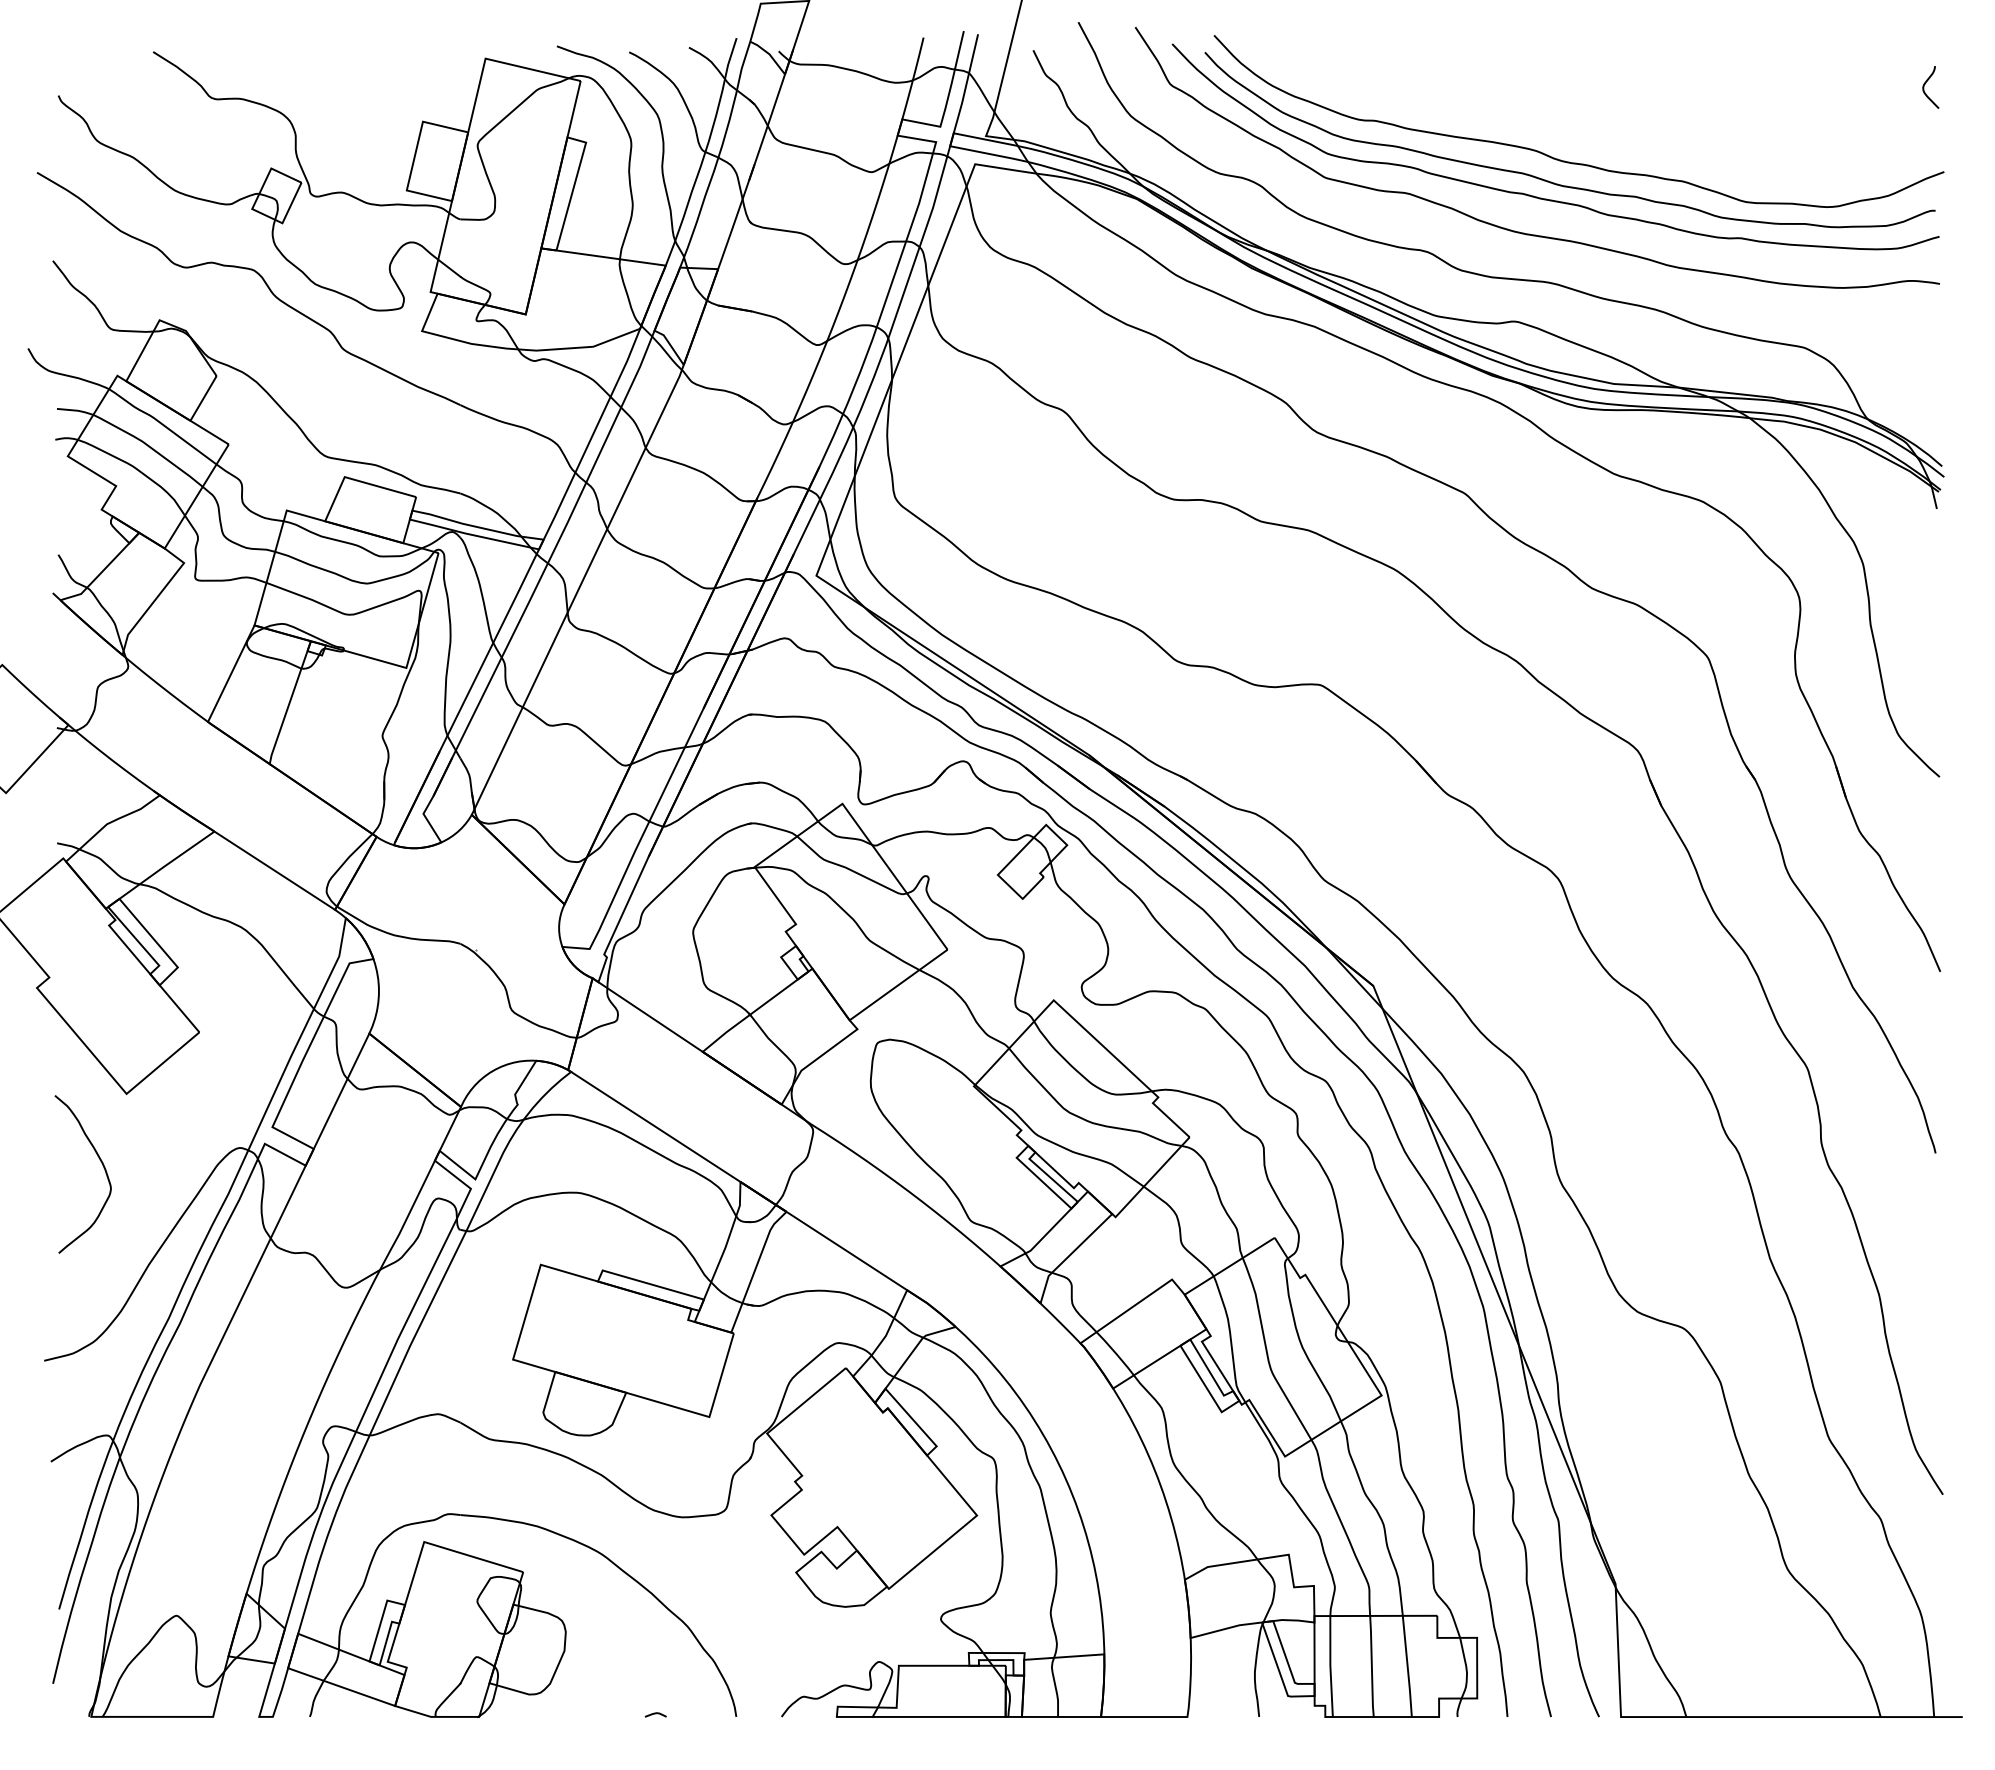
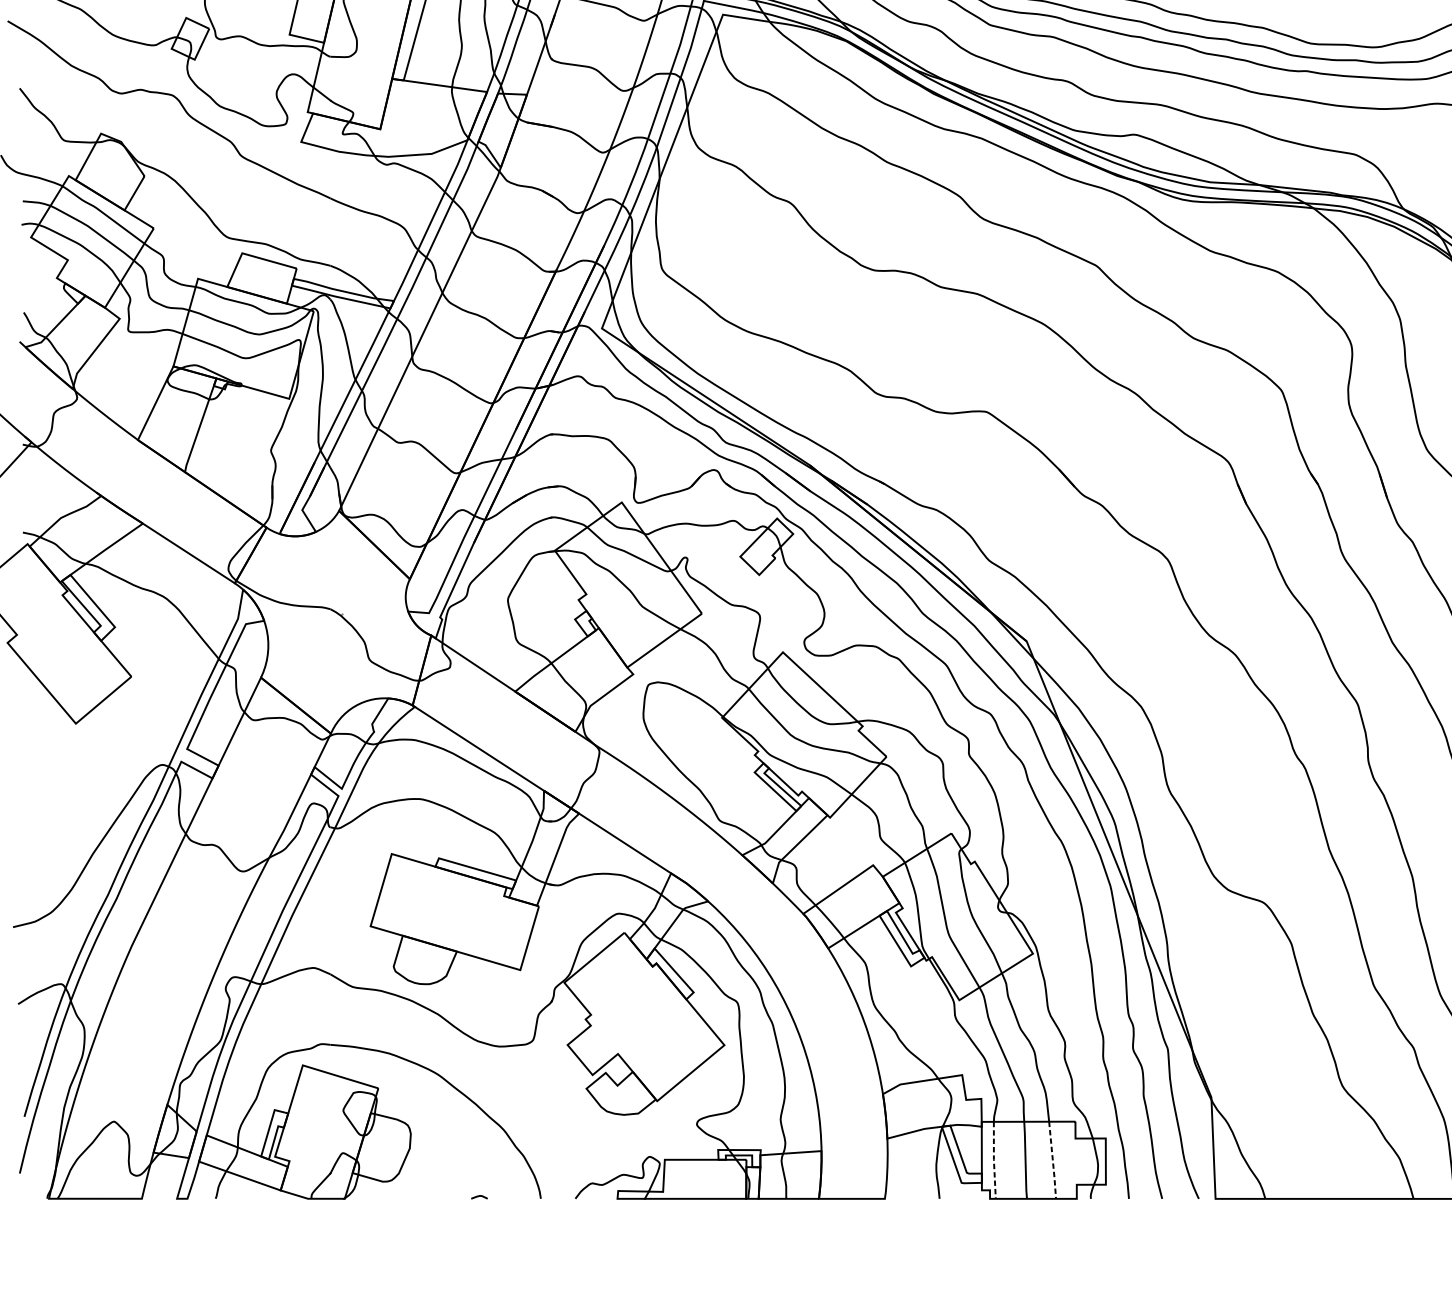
curve: (103, 1168) -> (58, 780), removed
line: (1330, 1666) -> (994, 1160), solid -> dashed
line: (1407, 1667) -> (1052, 1161), solid -> dashed

